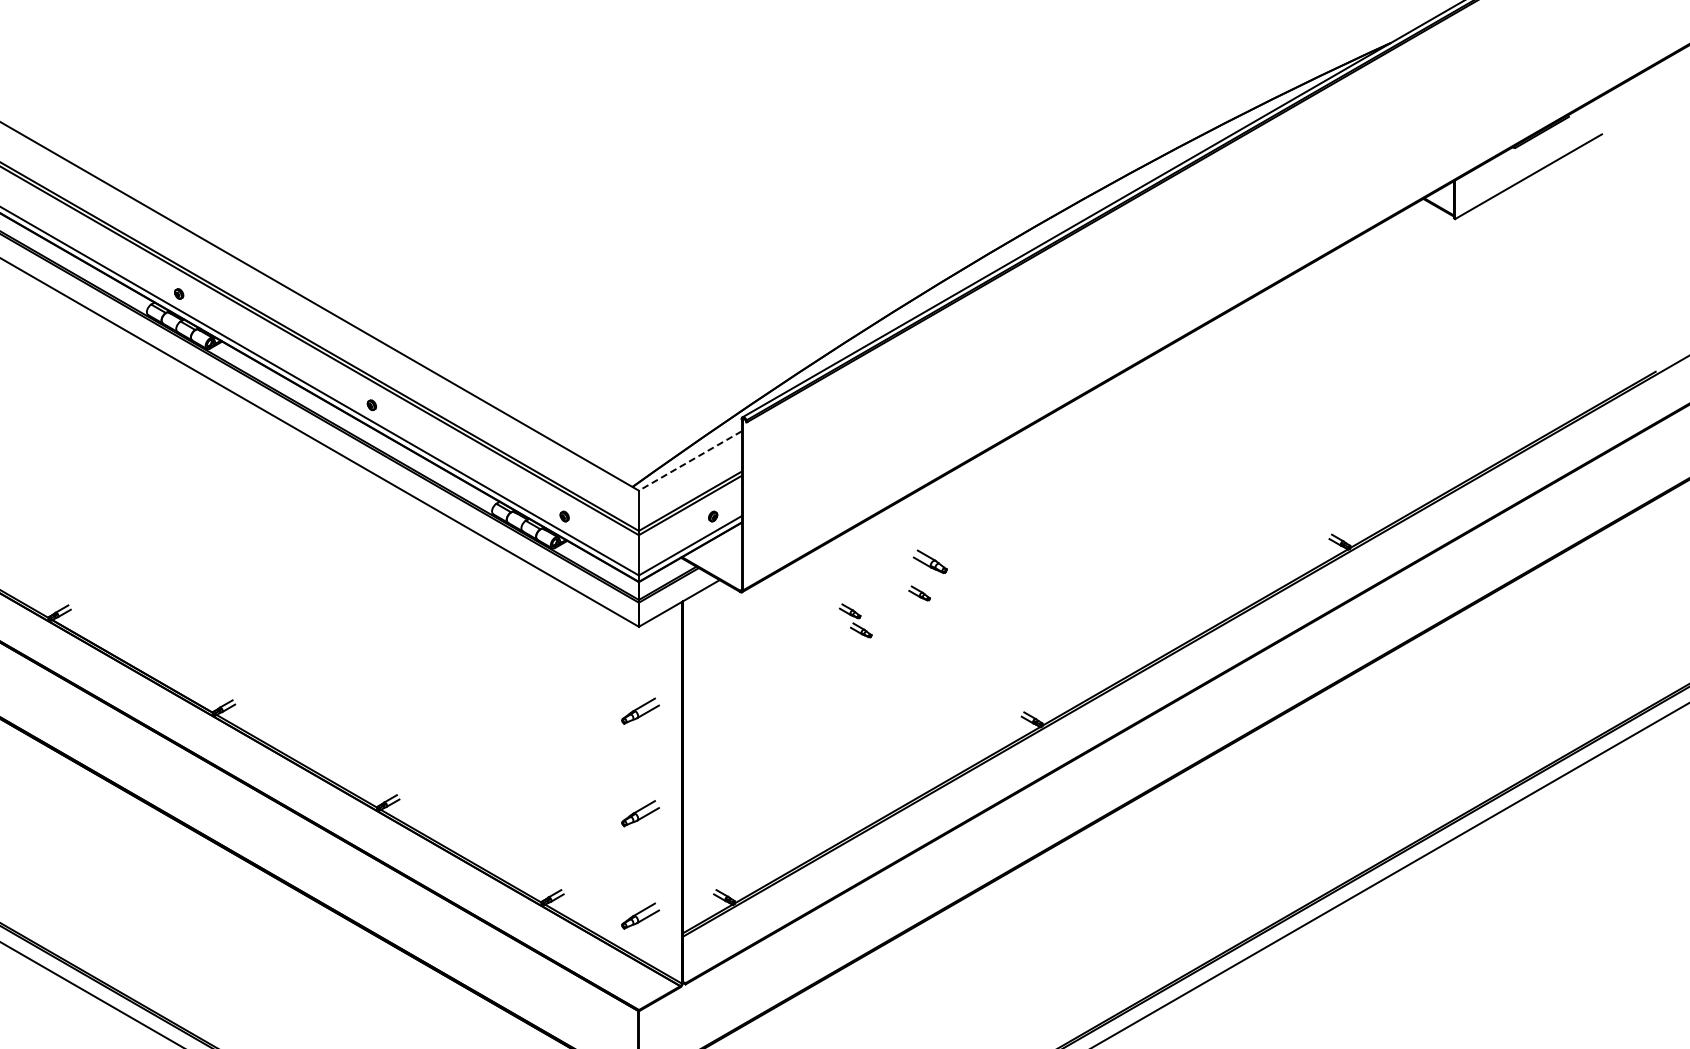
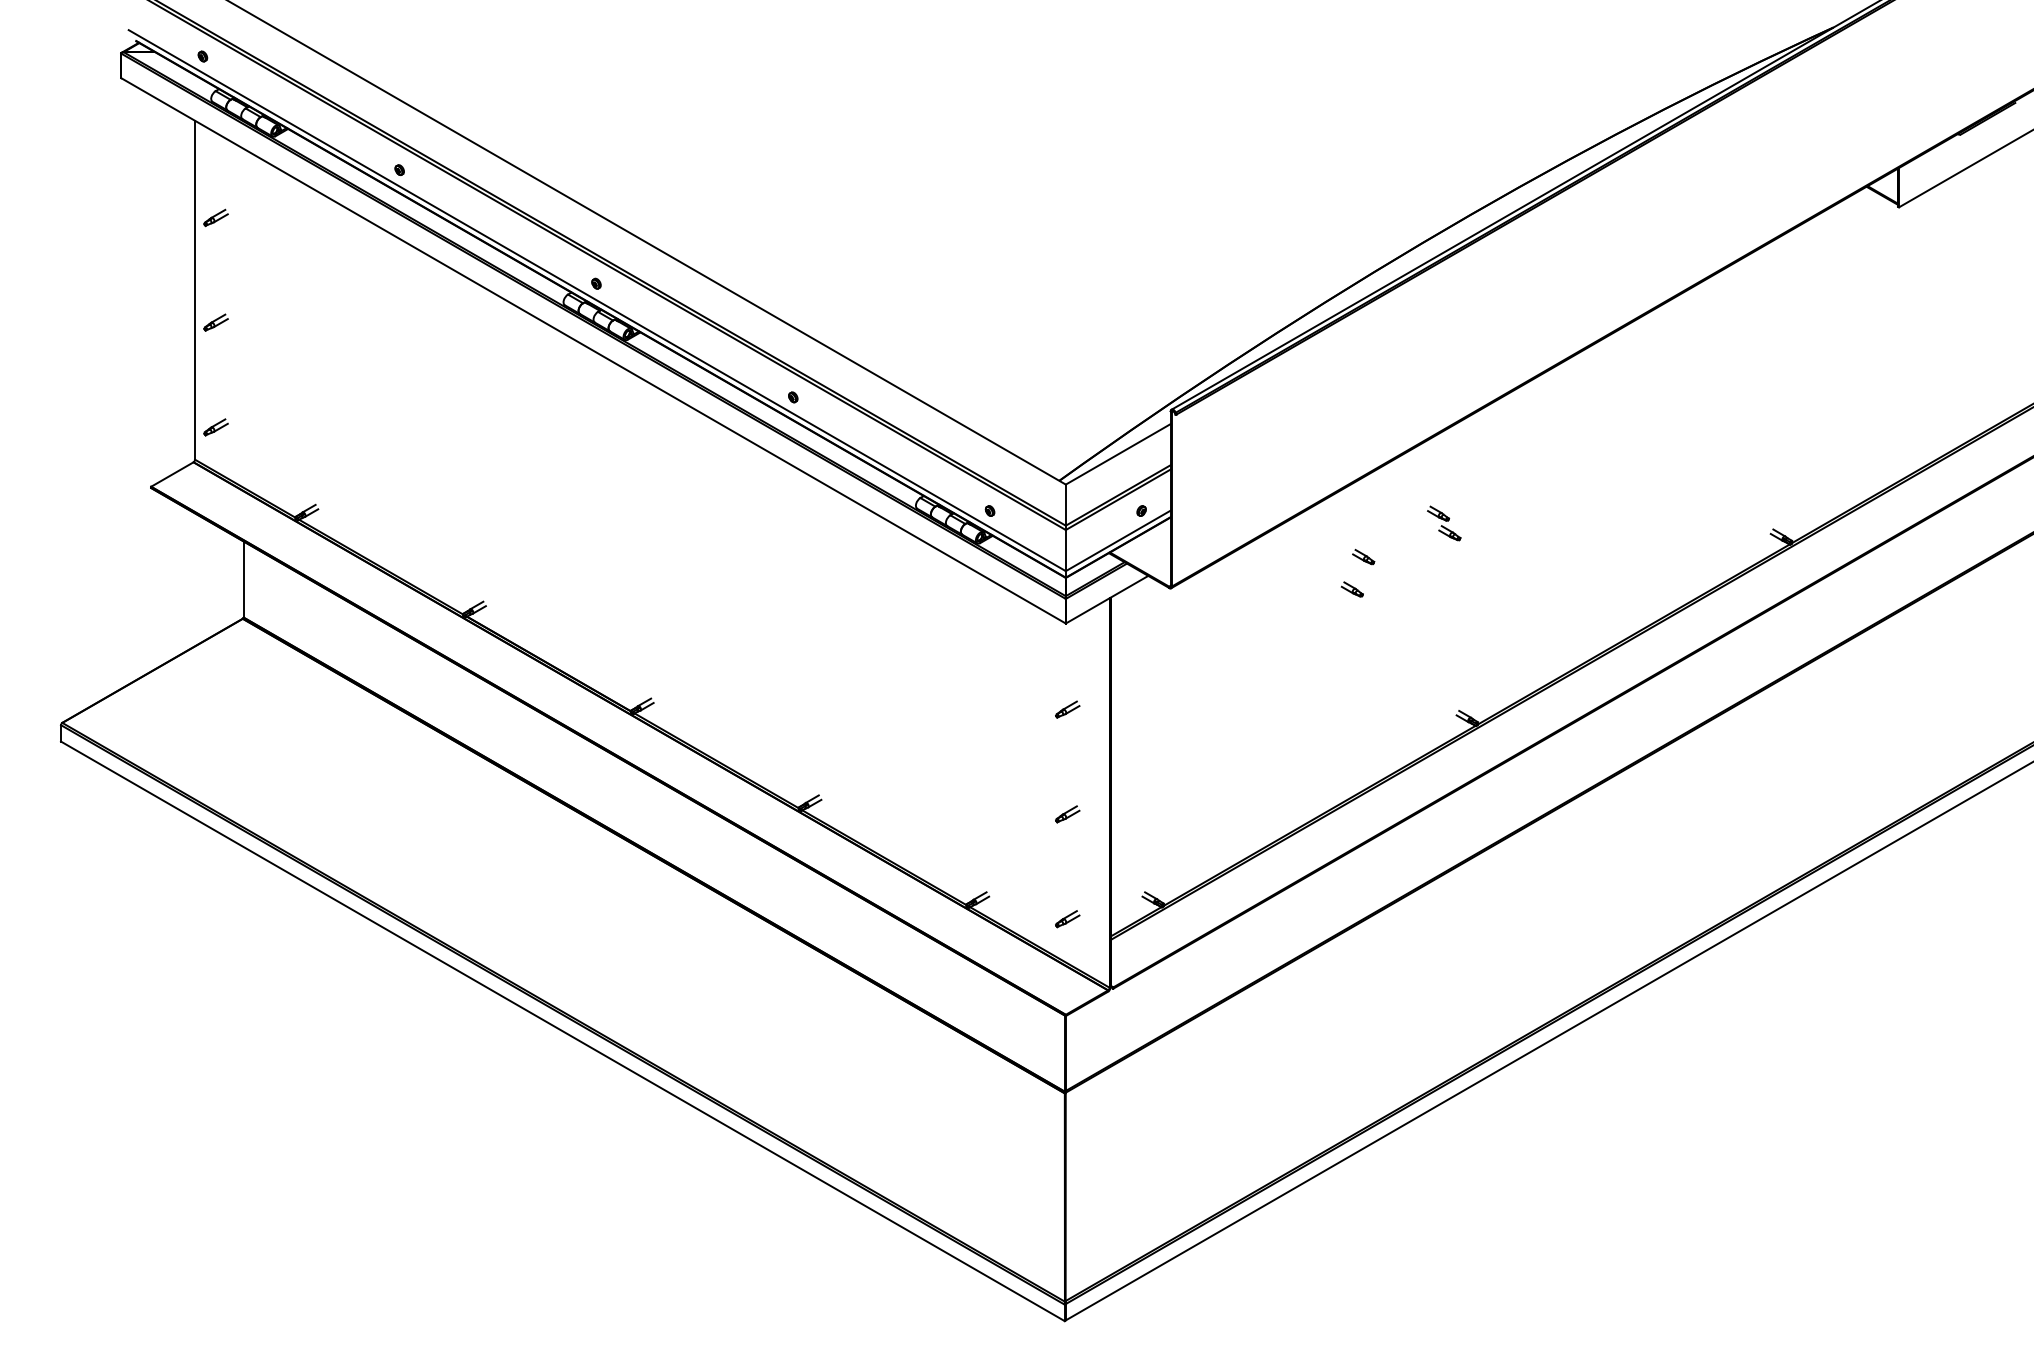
line: (690, 461) -> (1118, 454), dashed -> solid
part: (930, 561) -> (1363, 556), size x0.62
part: (856, 620) -> (1444, 523), moved
part: (640, 711) -> (1067, 709), size x0.62
part: (640, 813) -> (1067, 814), size x0.62
part: (640, 916) -> (1067, 919), size x0.62

